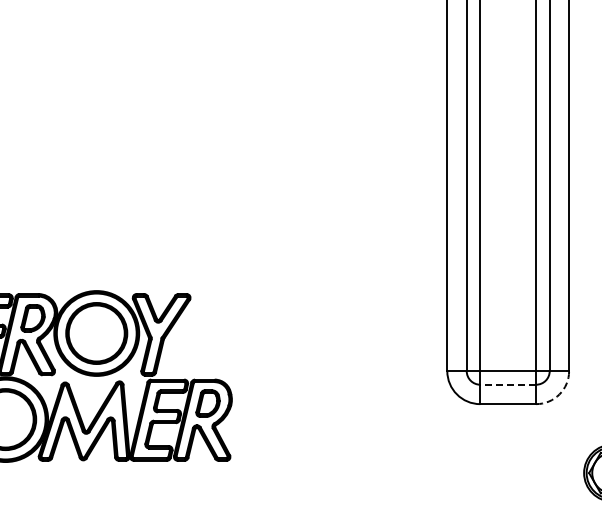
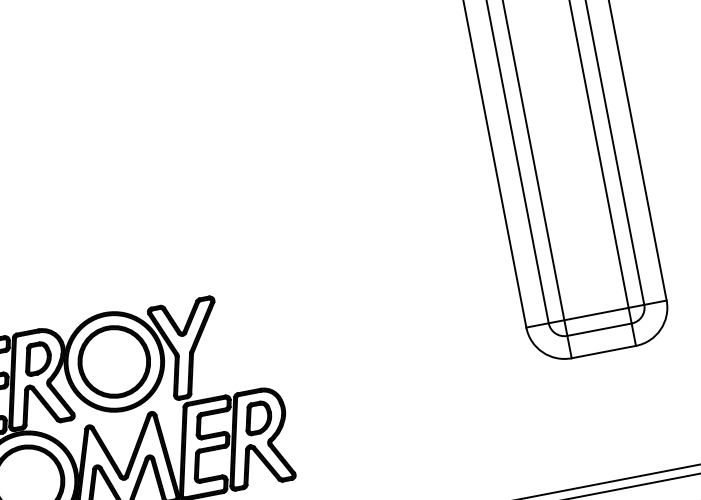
line: (508, 384) -> (599, 329), dashed -> solid
arc: (559, 394) -> (660, 329), dashed -> solid

